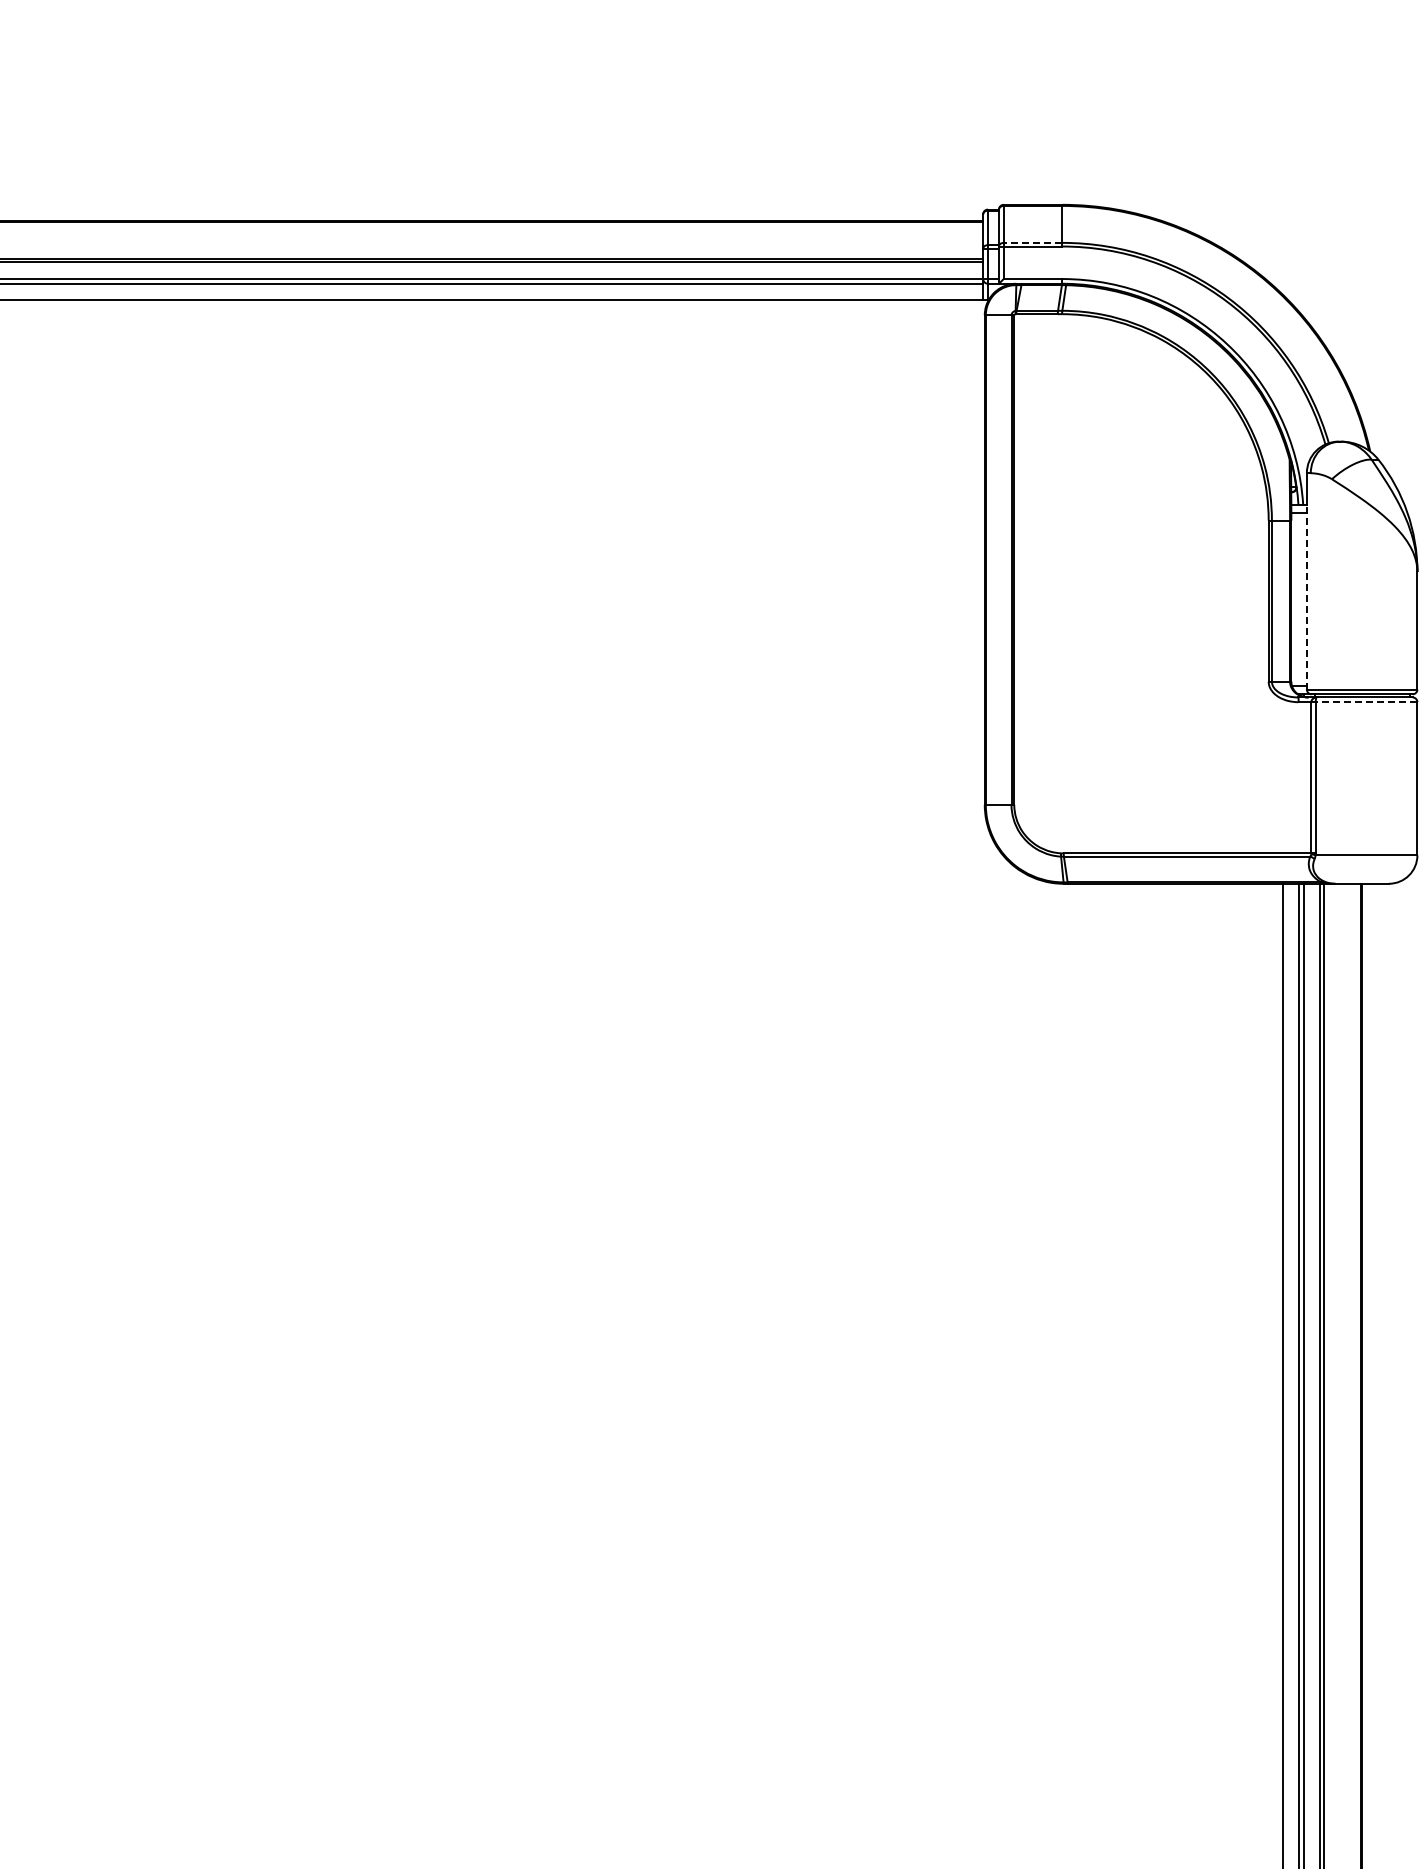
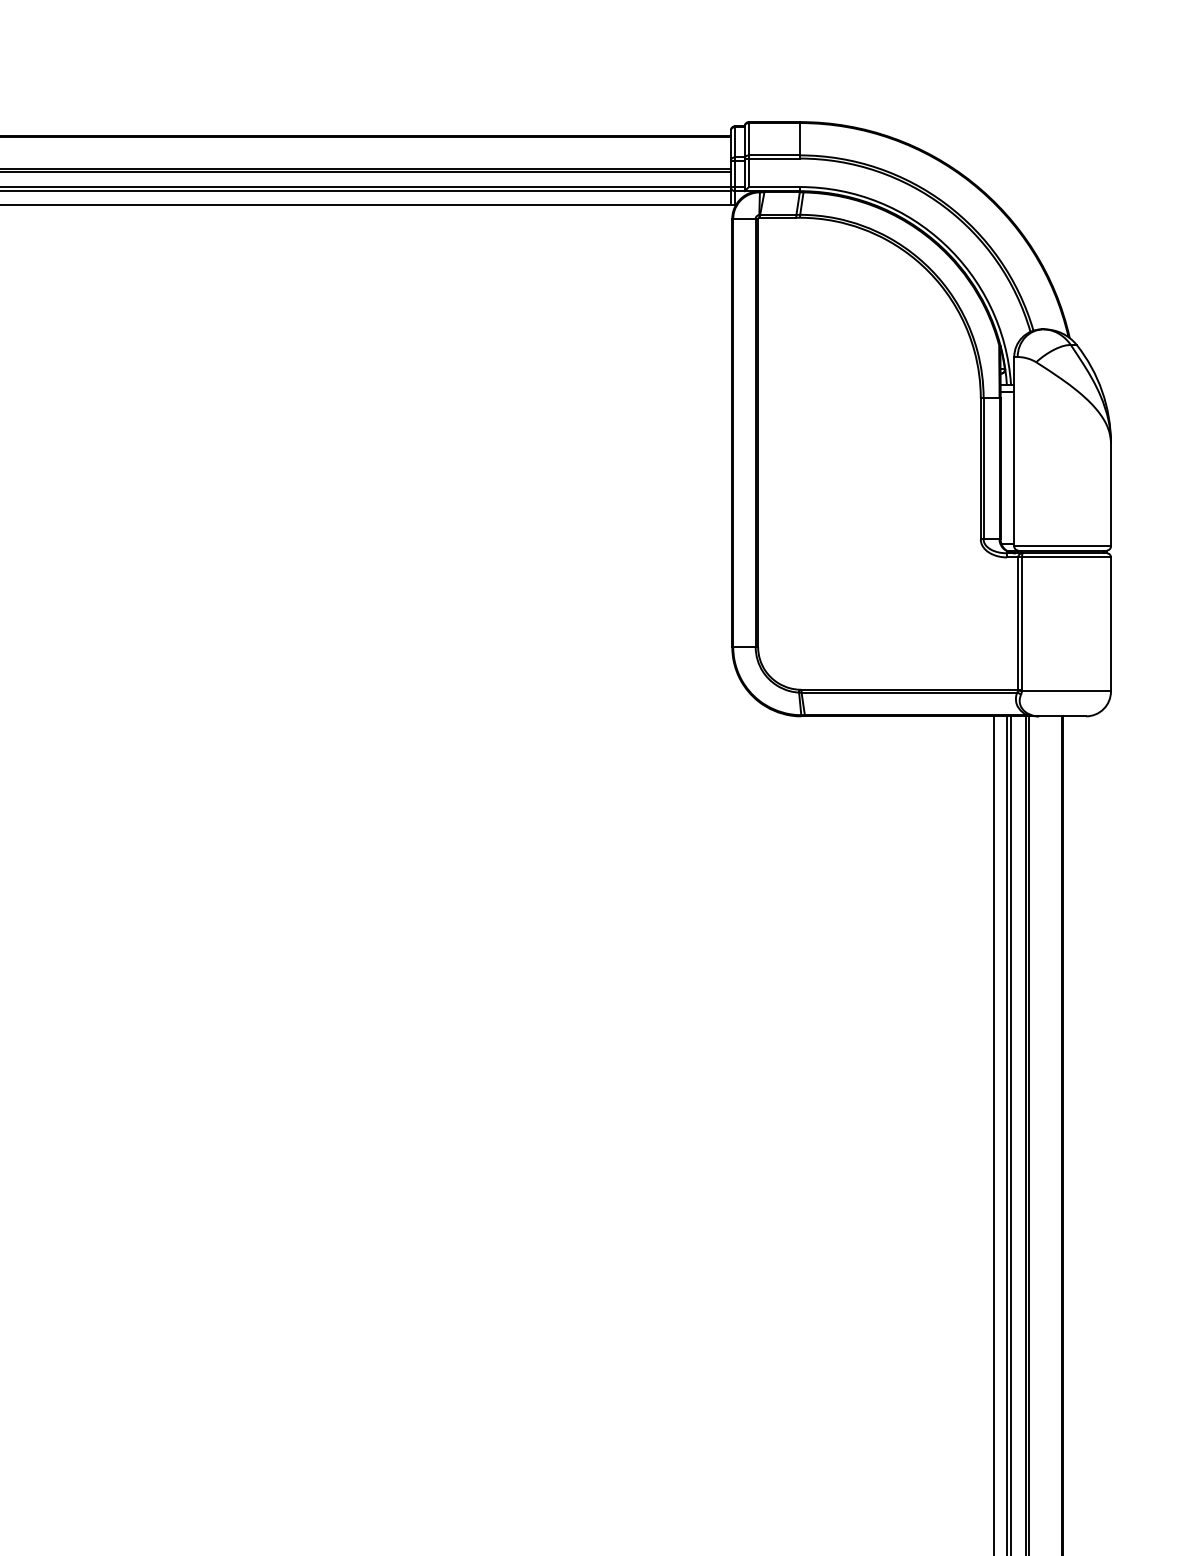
line: (1032, 242) -> (774, 155), dashed -> solid
line: (1306, 596) -> (1013, 464), dashed -> solid
line: (1366, 702) -> (1066, 557), dashed -> solid

